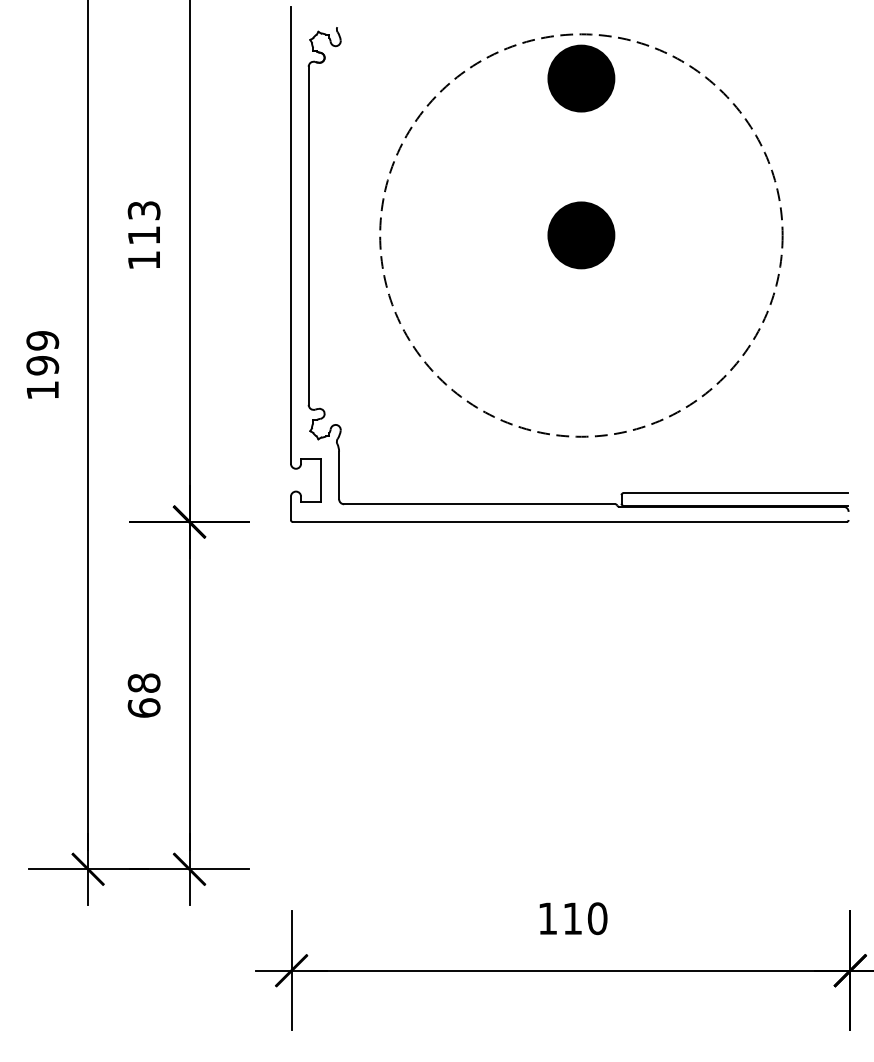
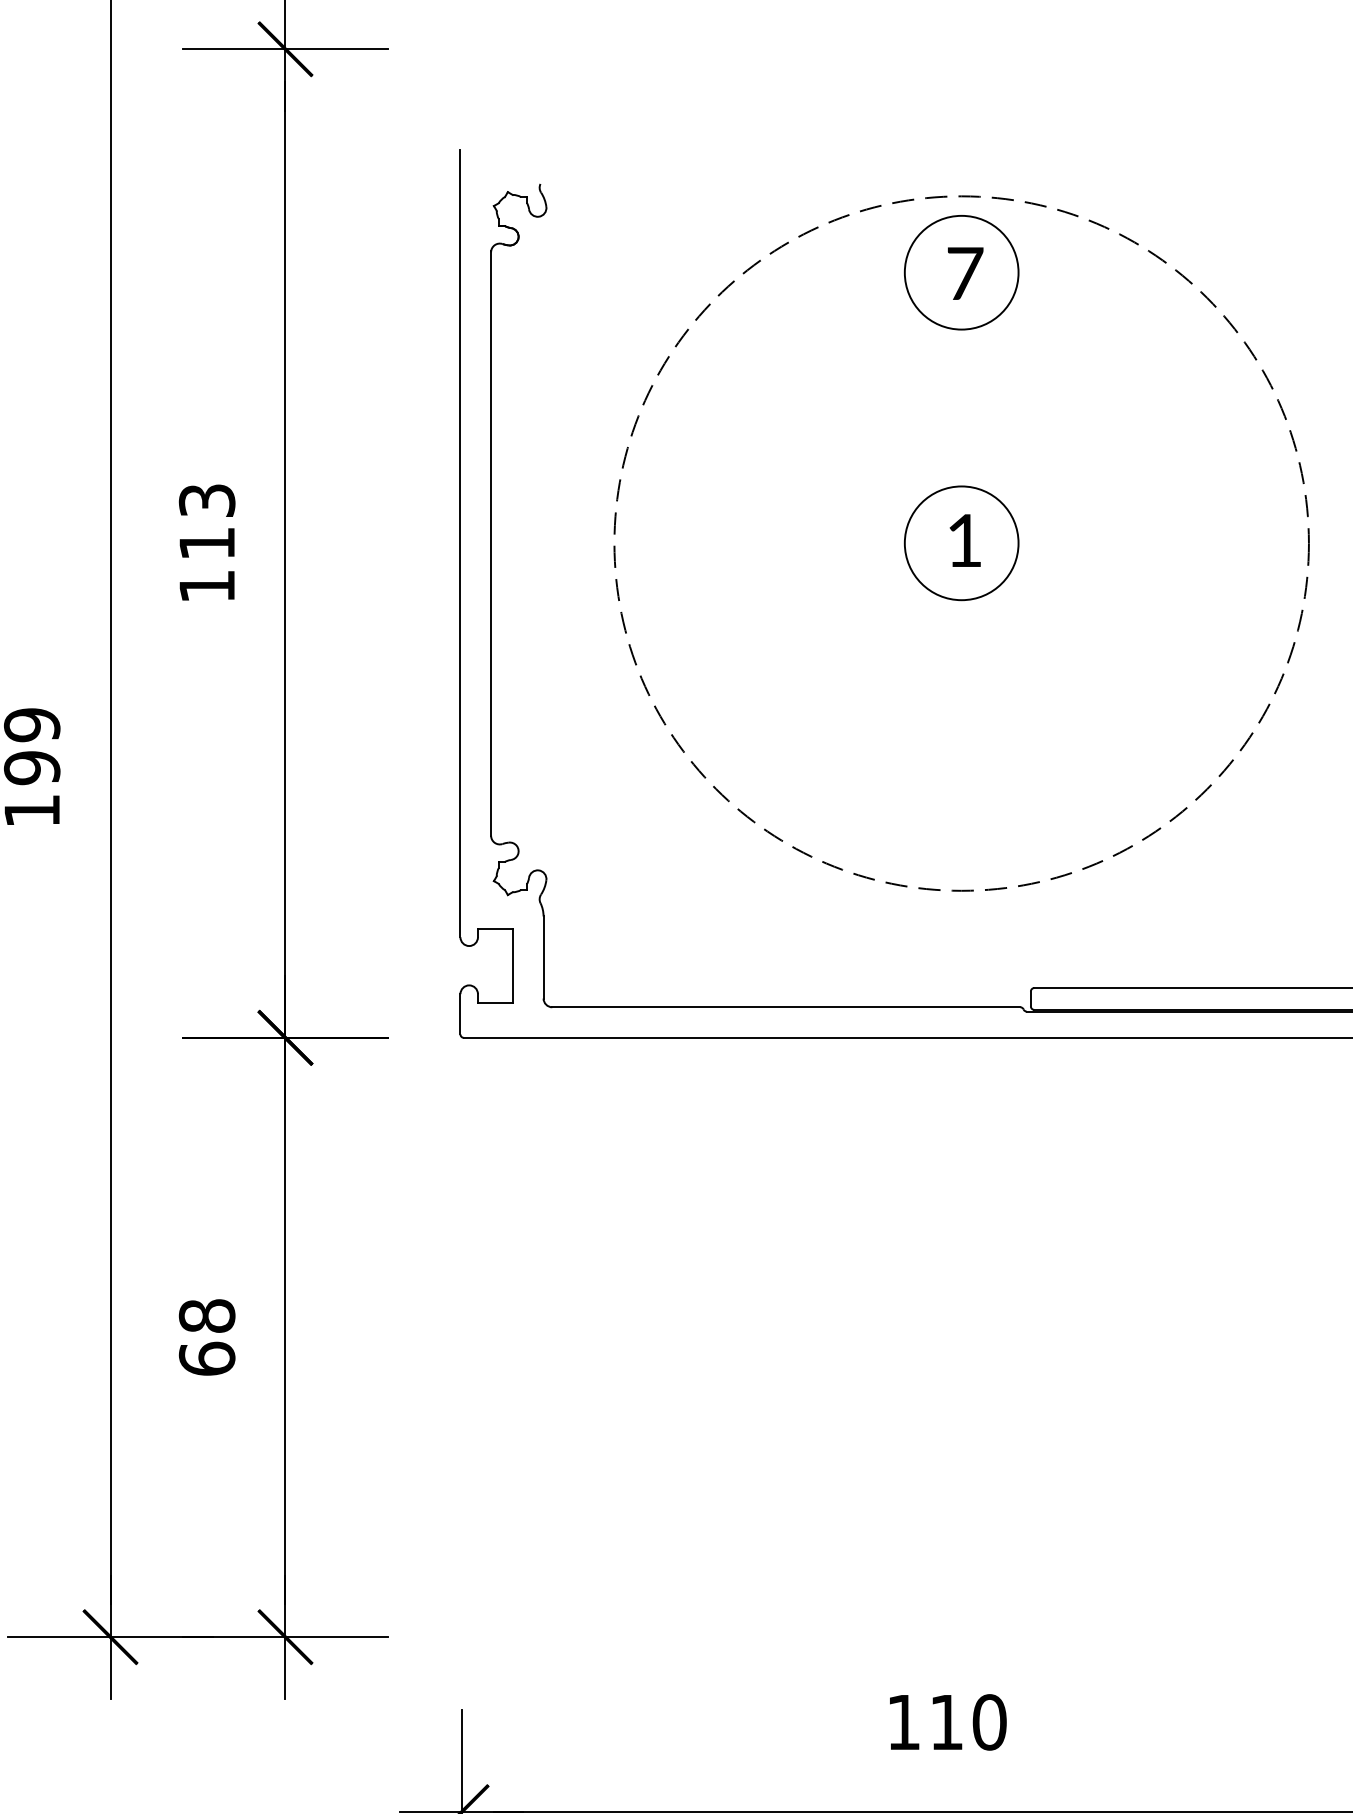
fill: (581, 78) -> (961, 272), removed
fill: (581, 235) -> (961, 543), removed

